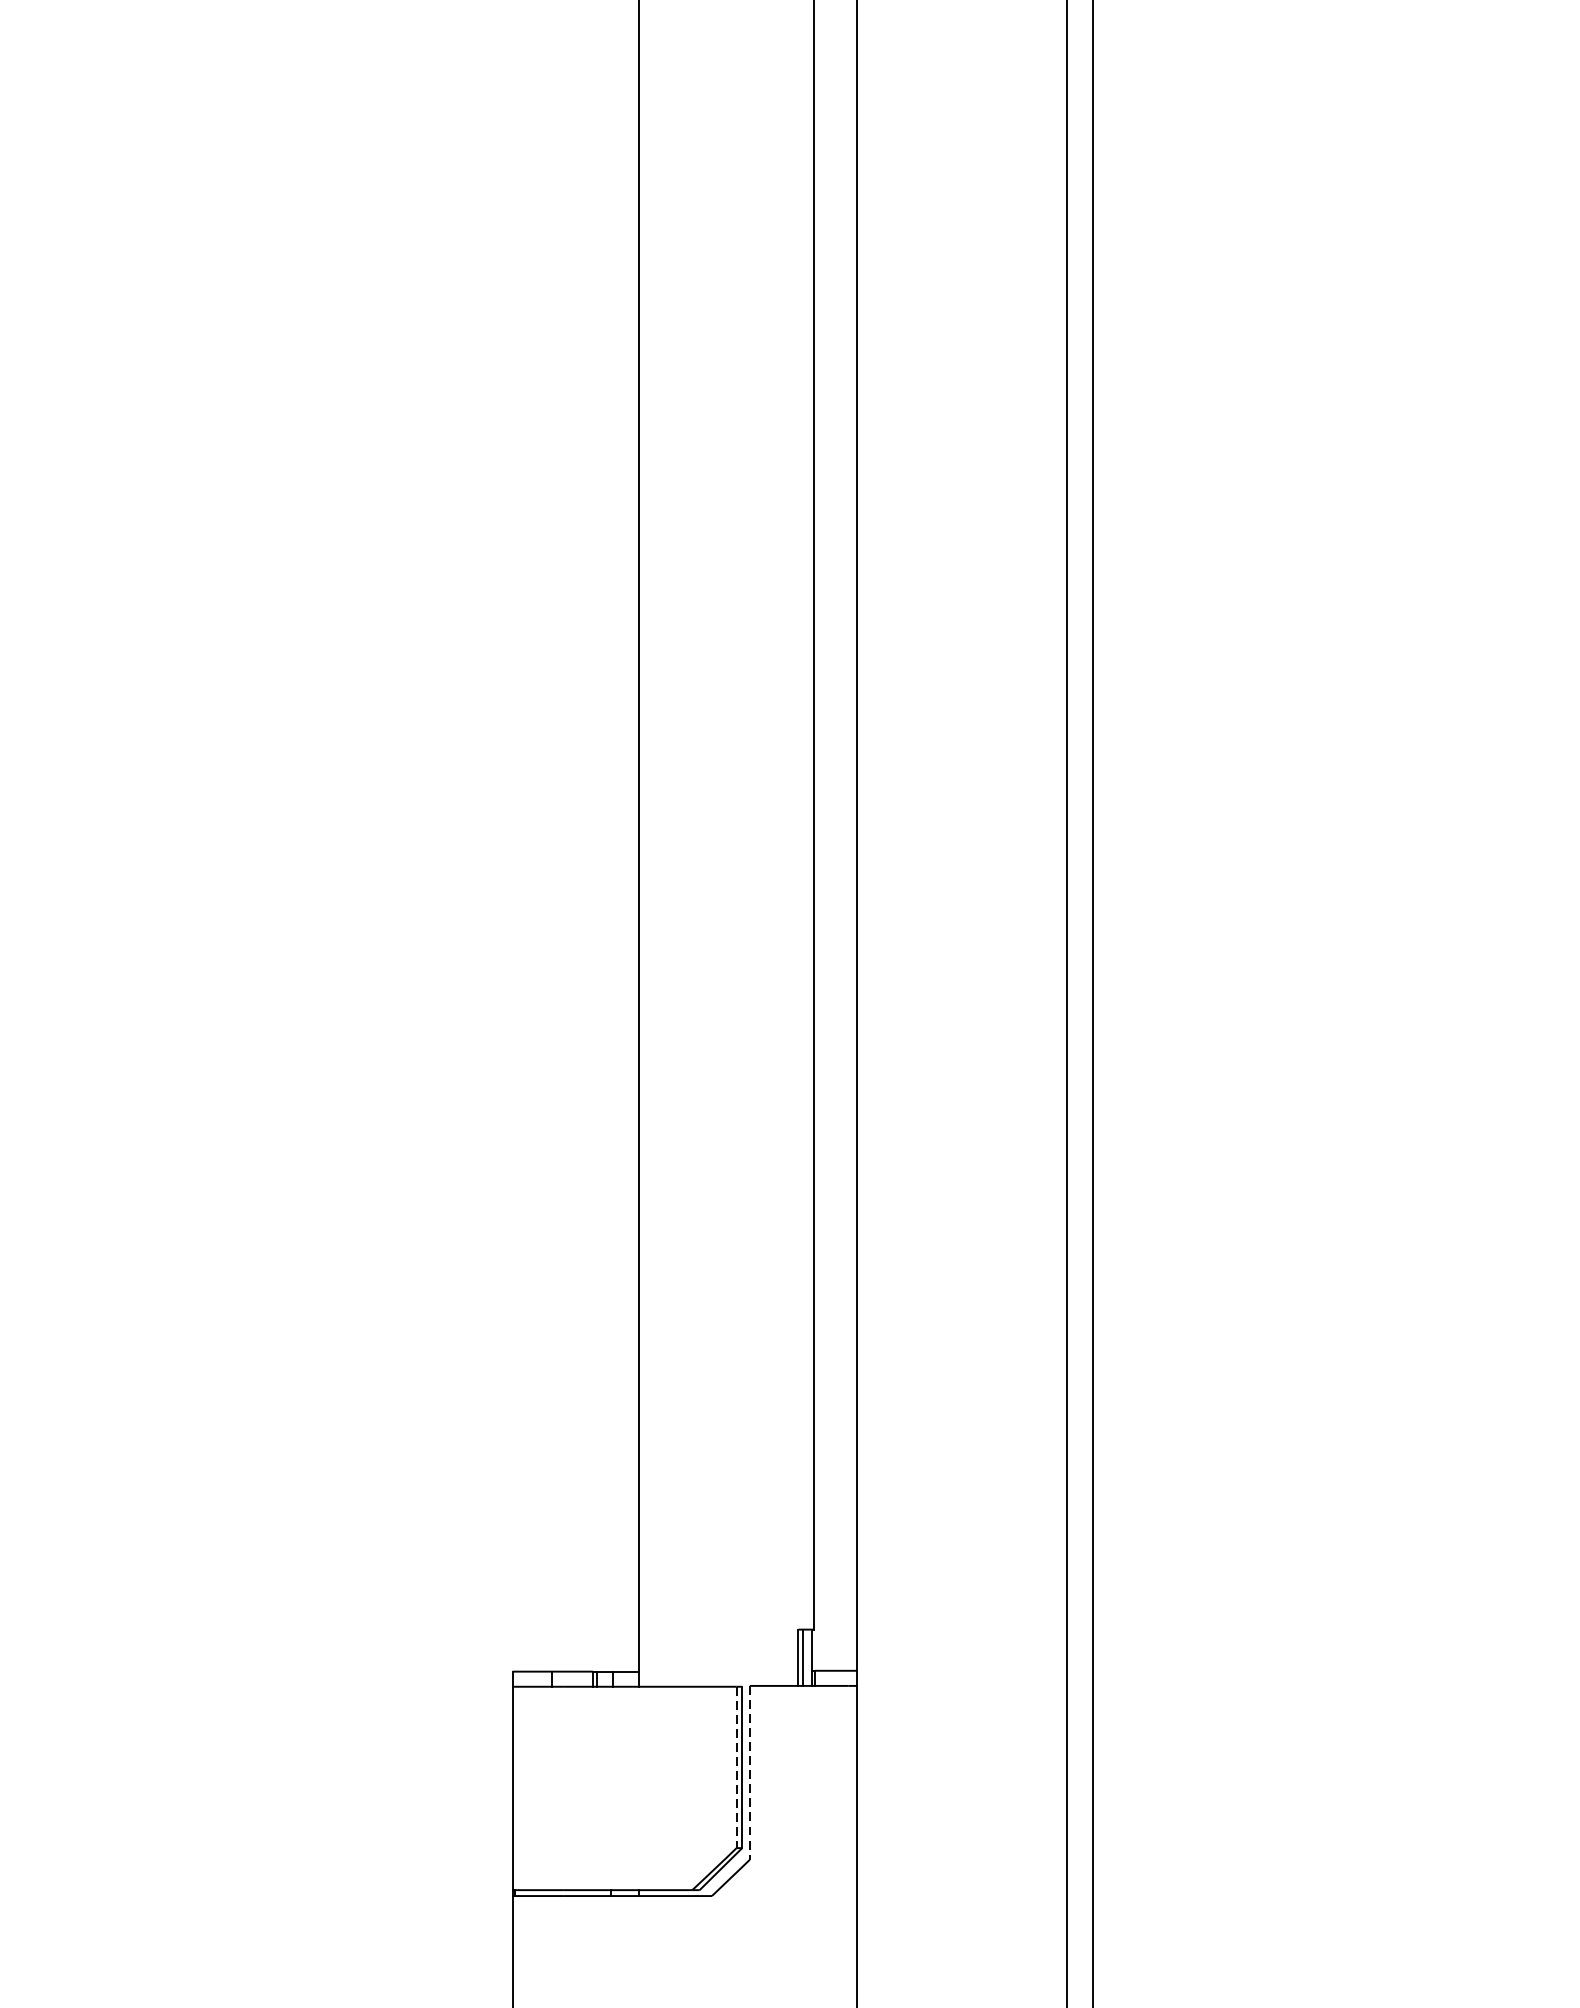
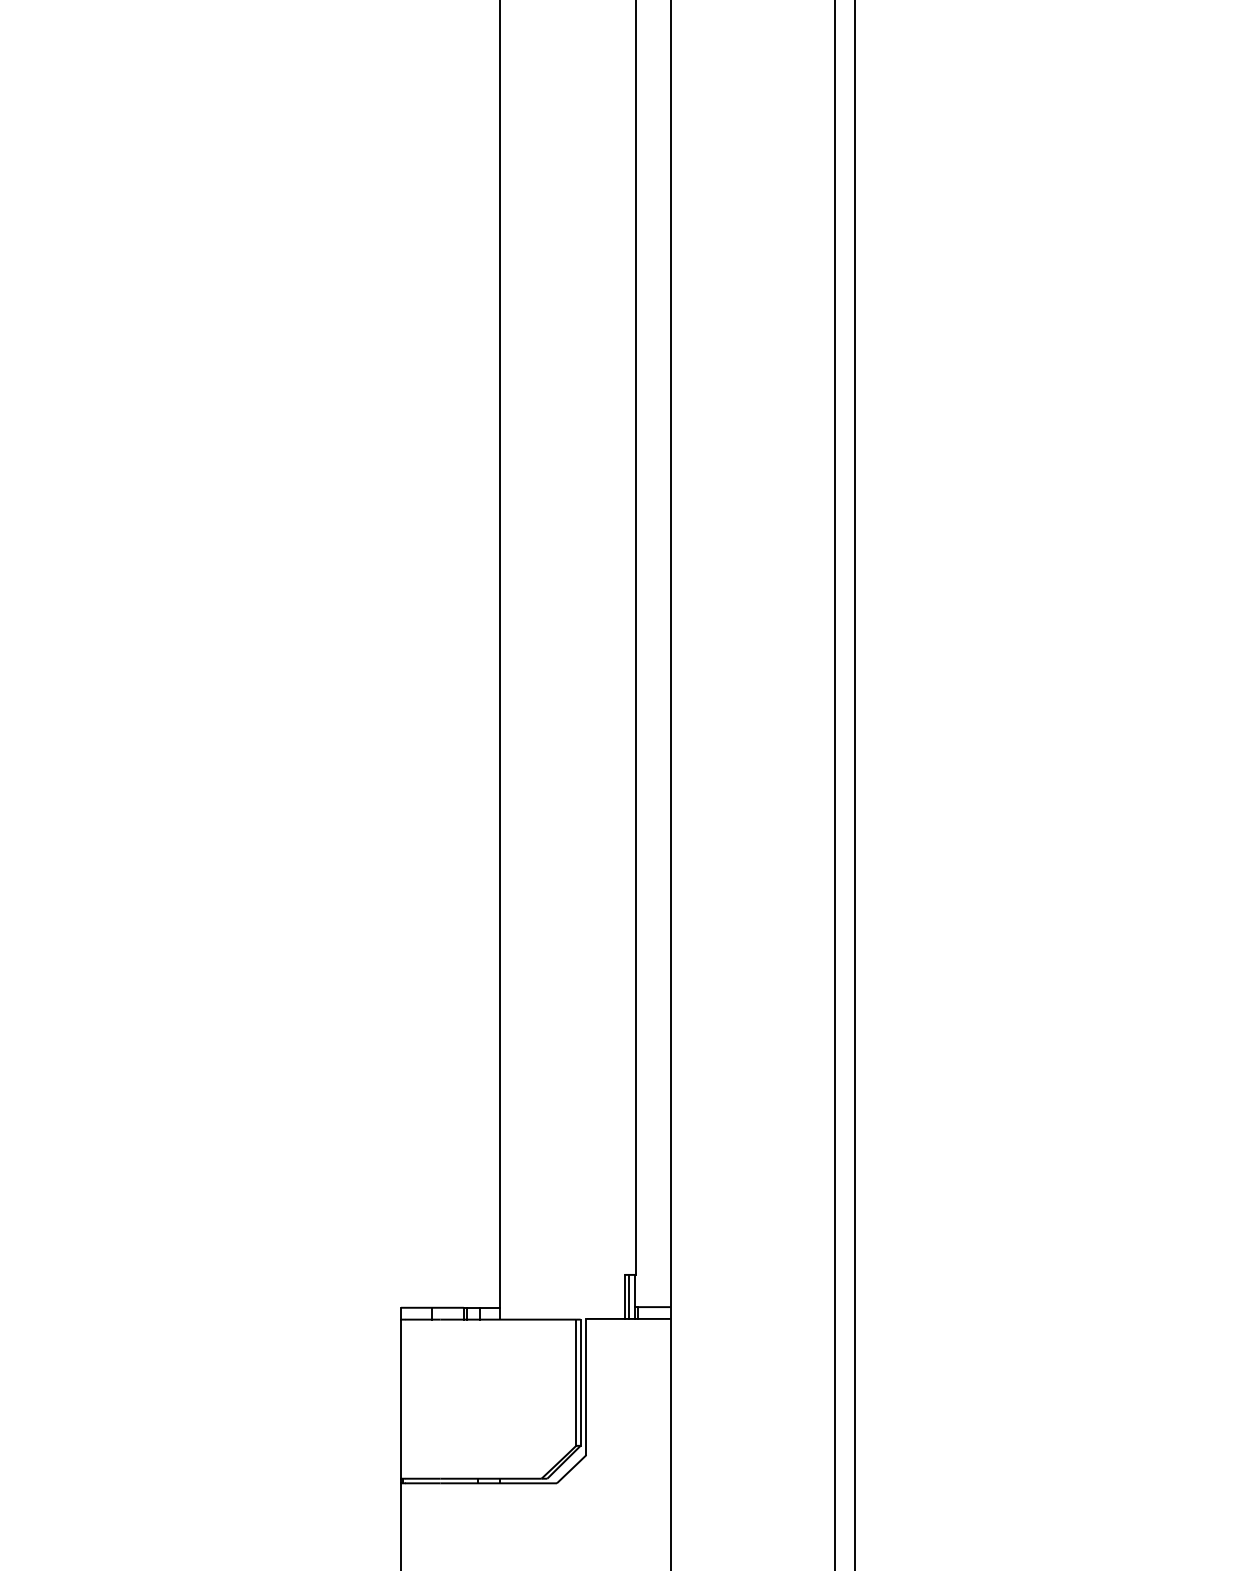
line: (736, 1768) -> (576, 1383), dashed -> solid
line: (749, 1773) -> (586, 1387), dashed -> solid

